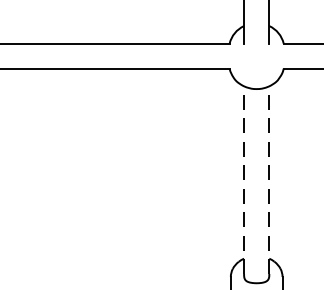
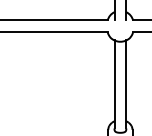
line: (244, 178) -> (114, 83), dashed -> solid
line: (269, 178) -> (126, 83), dashed -> solid

